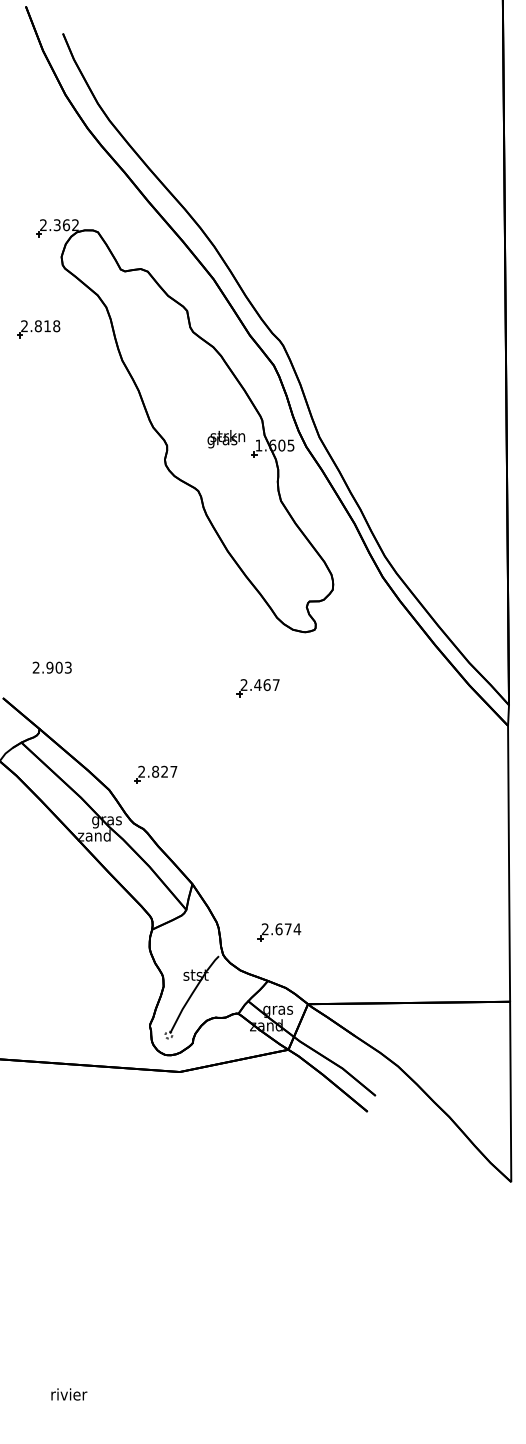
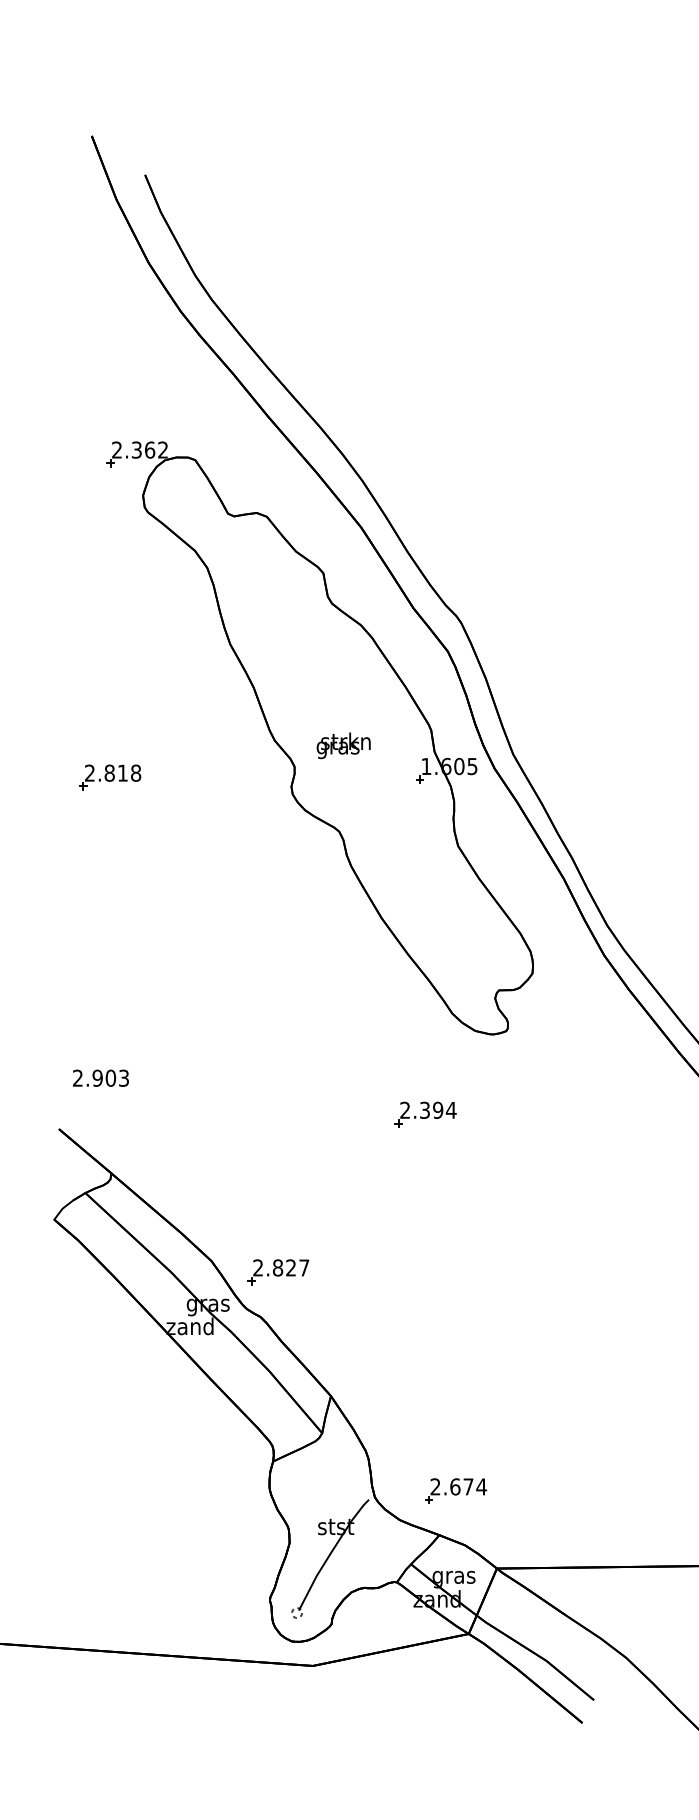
part: (38, 329) -> (109, 777), moved
text: (226, 439) -> (343, 746), moved
text: (51, 667) -> (99, 1077), moved
text: (267, 685) -> (438, 1110), 2.467 -> 2.394
part: (155, 774) -> (277, 1271), moved
part: (279, 932) -> (455, 1491), moved

